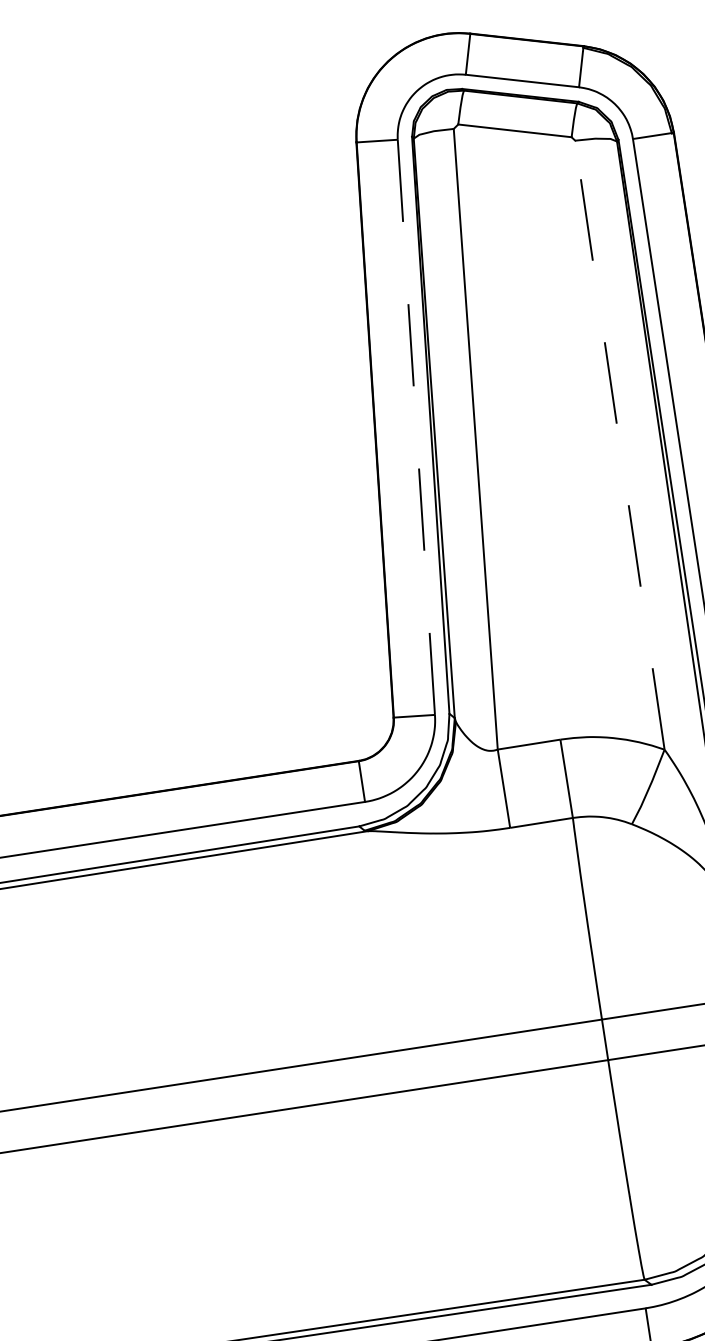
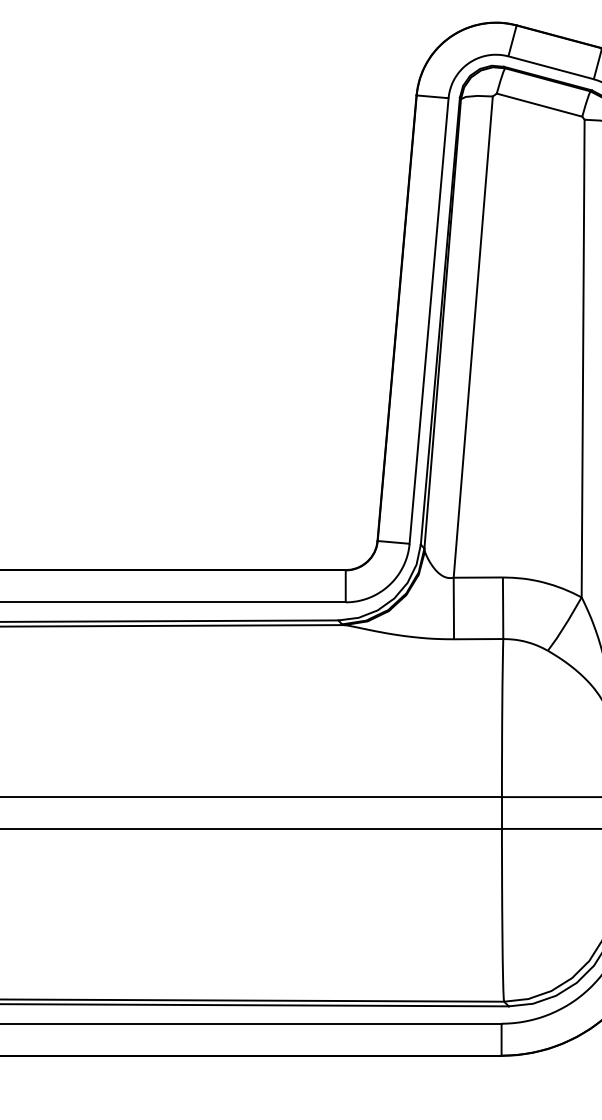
line: (416, 427) -> (429, 321), dashed -> solid
line: (620, 444) -> (583, 358), dashed -> solid

